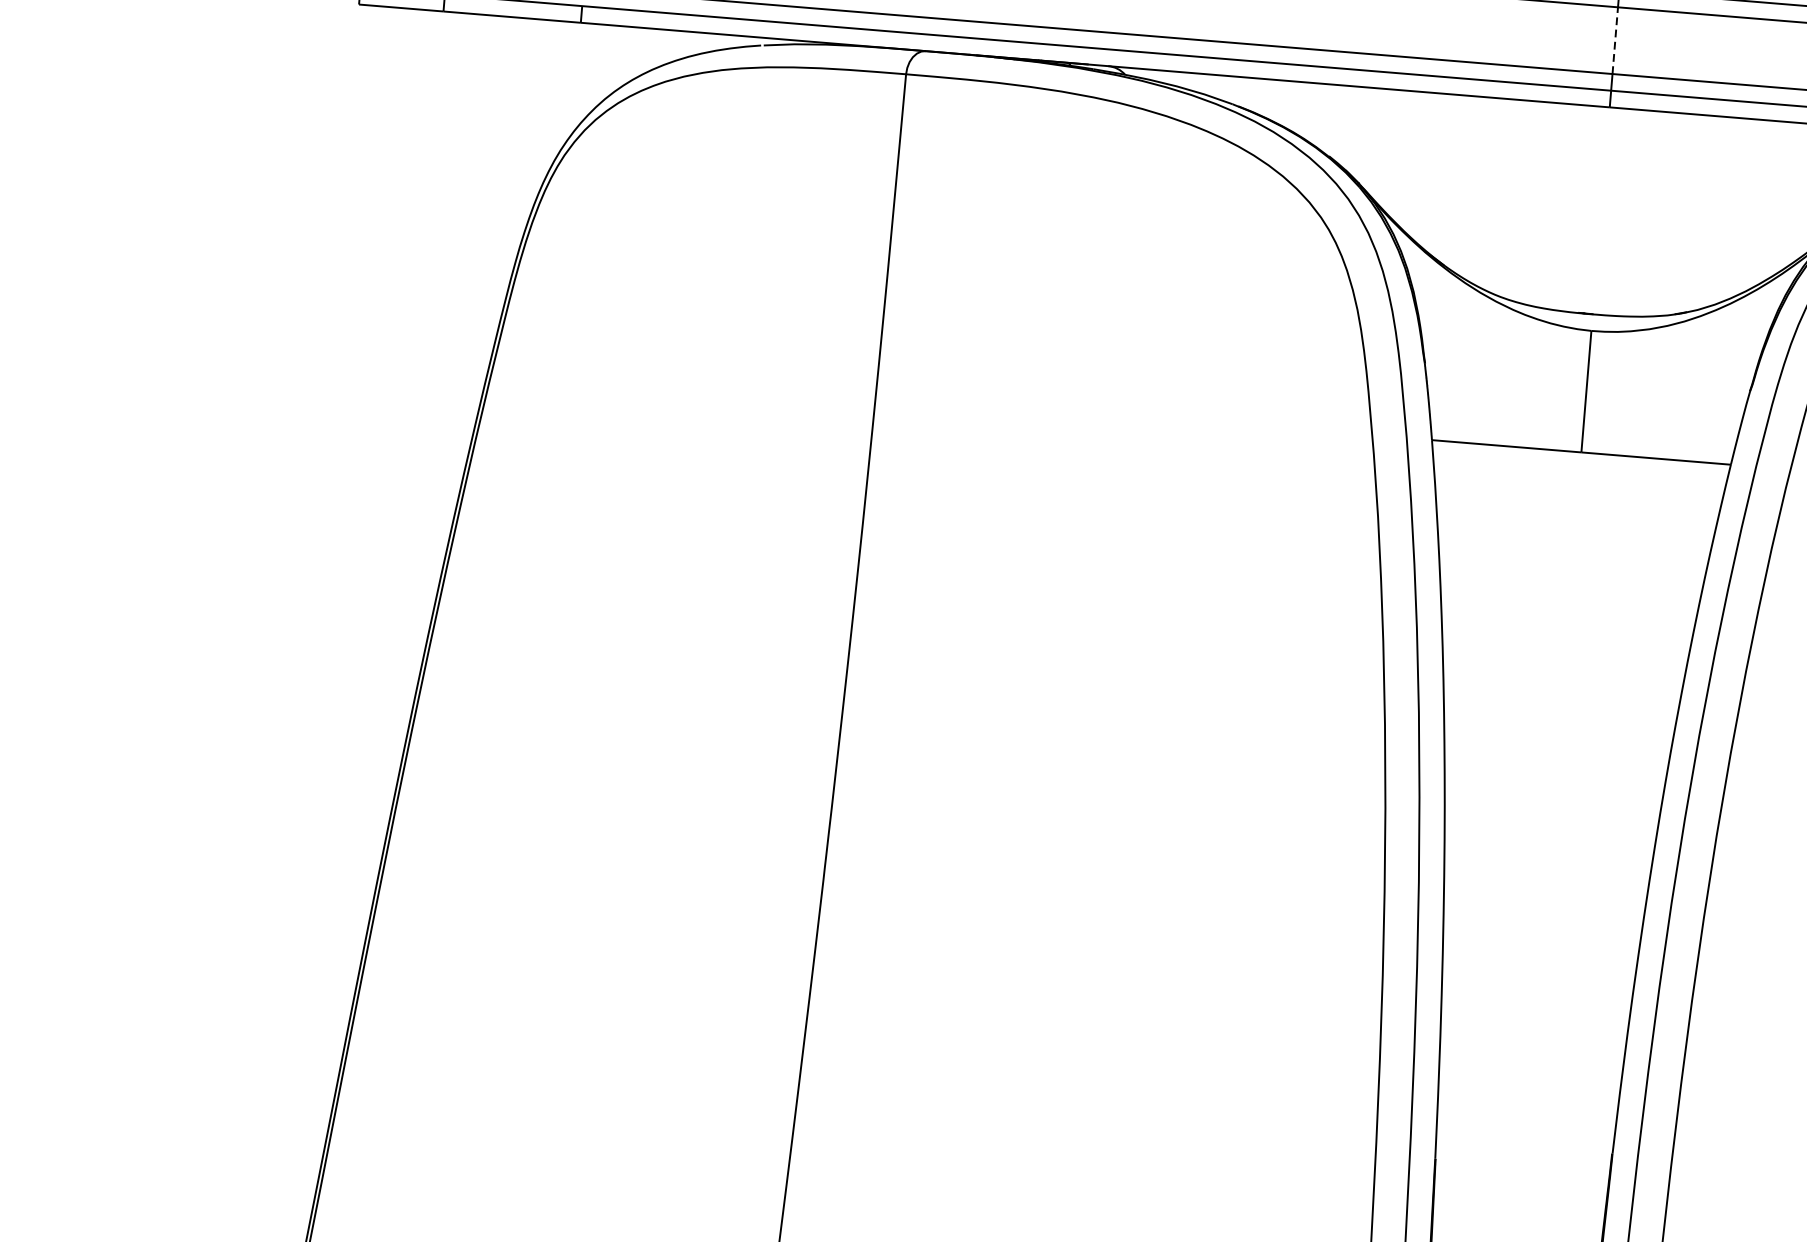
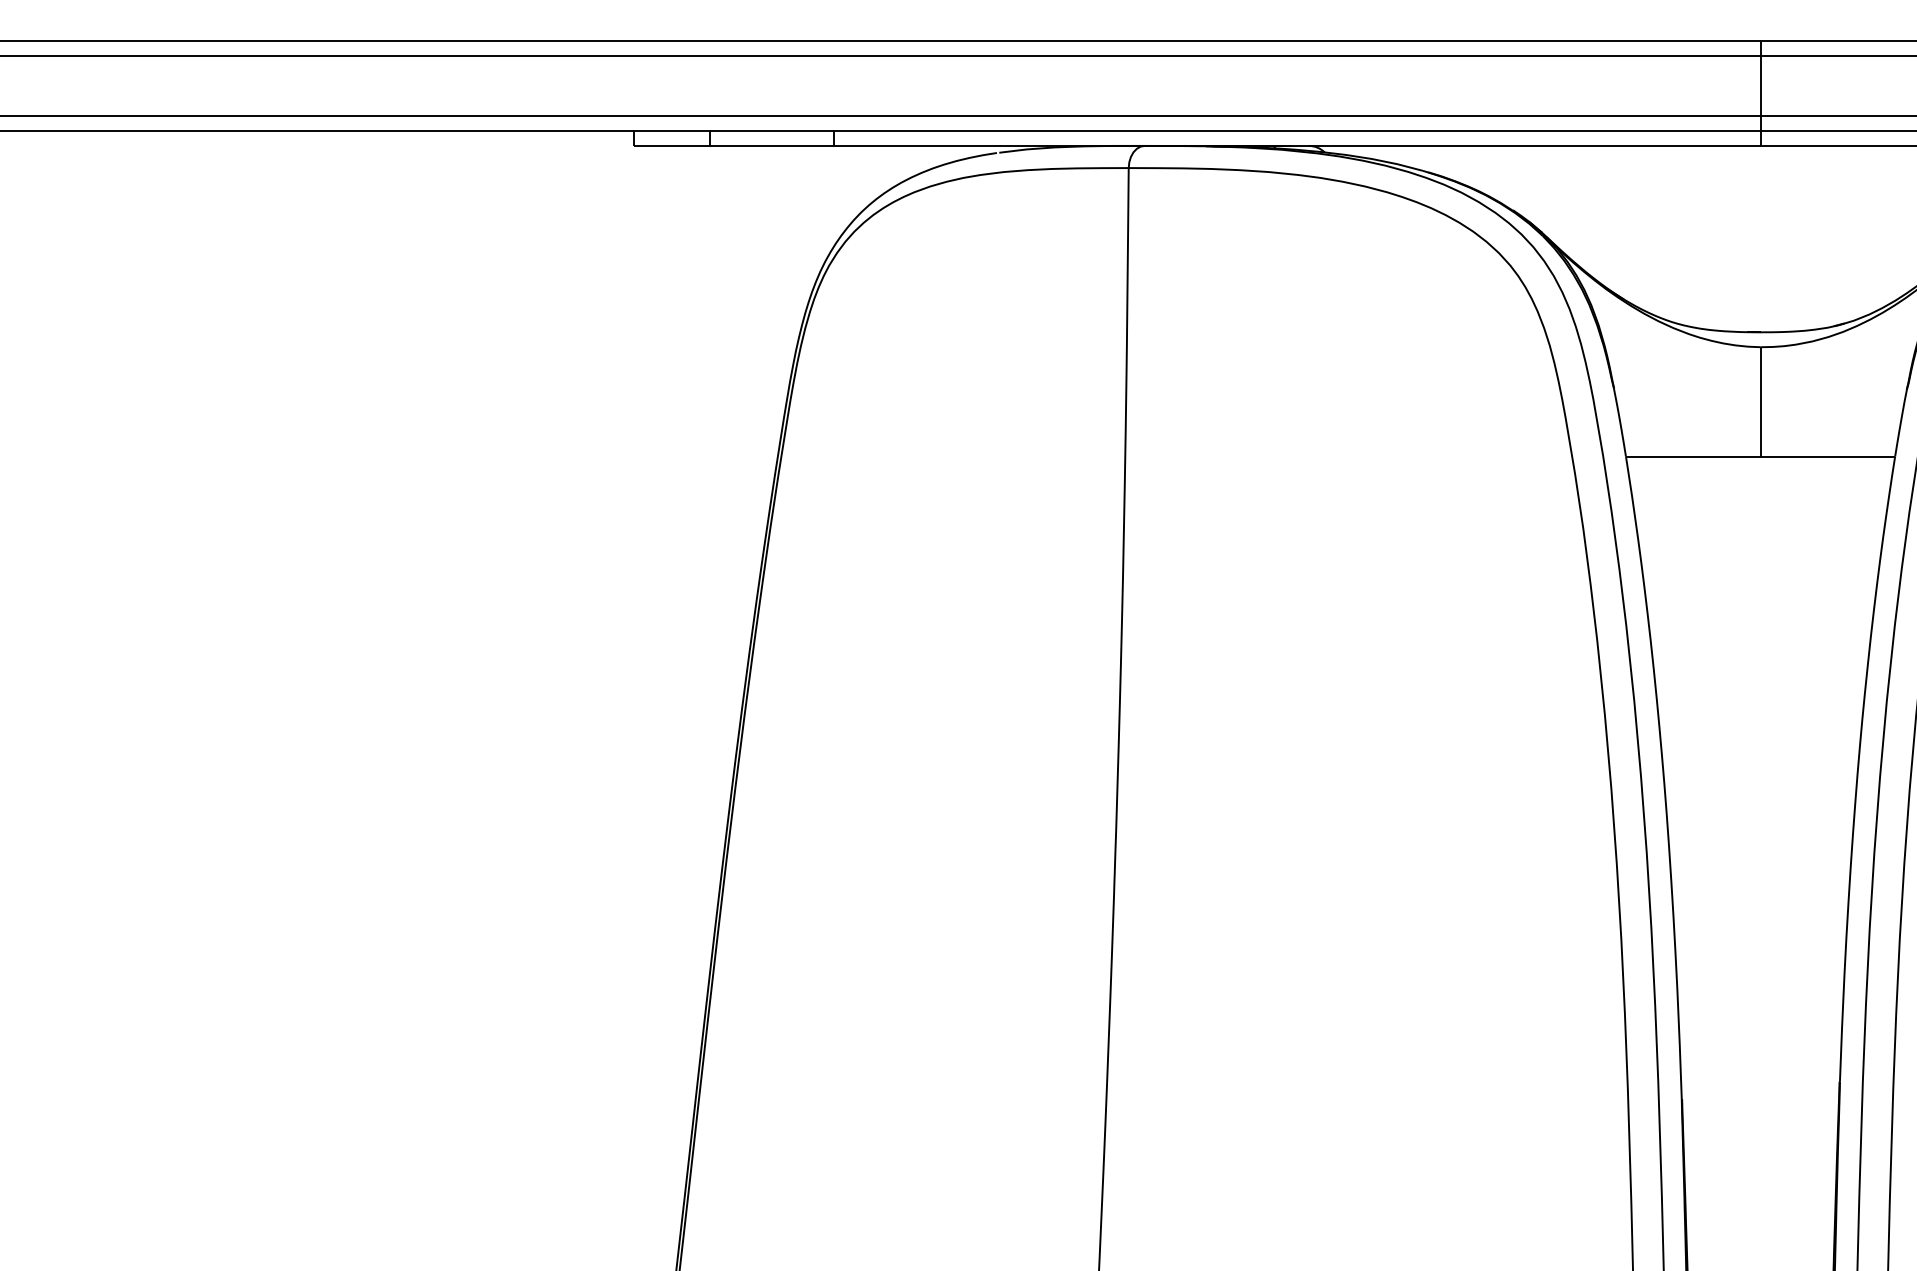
line: (1615, 40) -> (1760, 85), dashed -> solid

